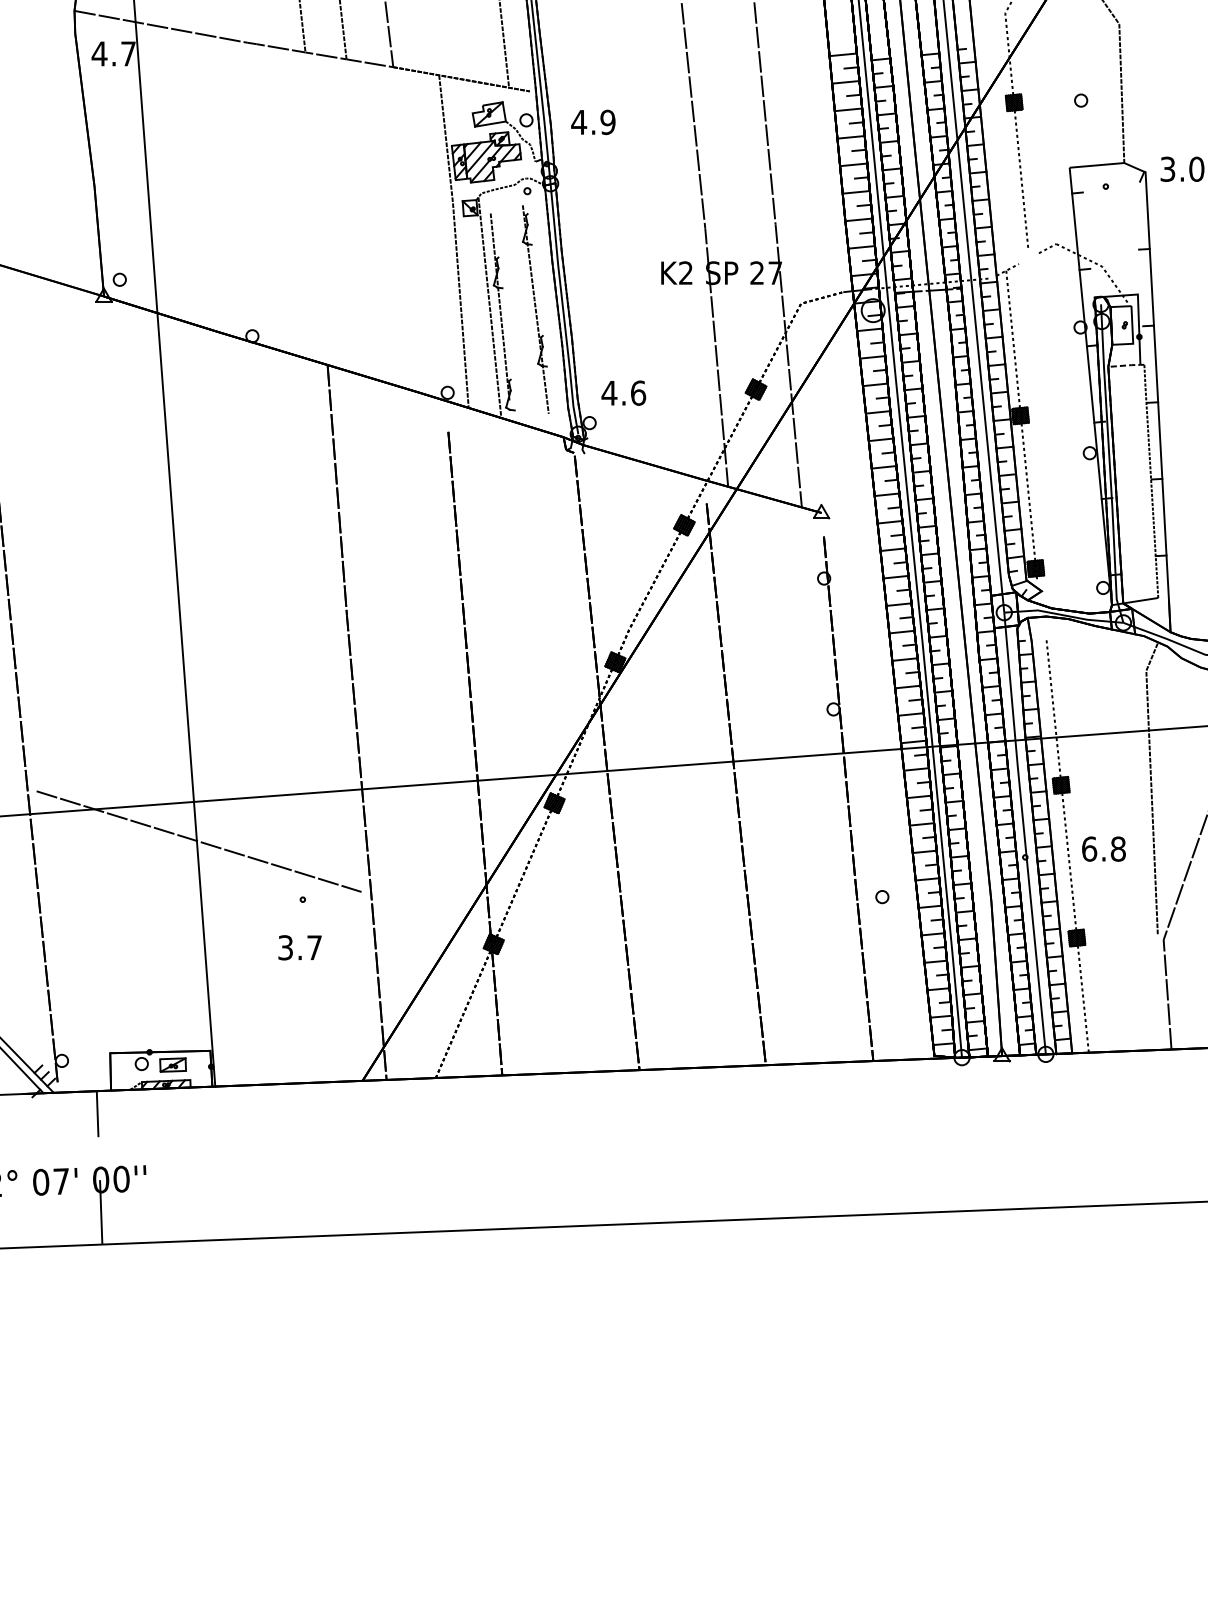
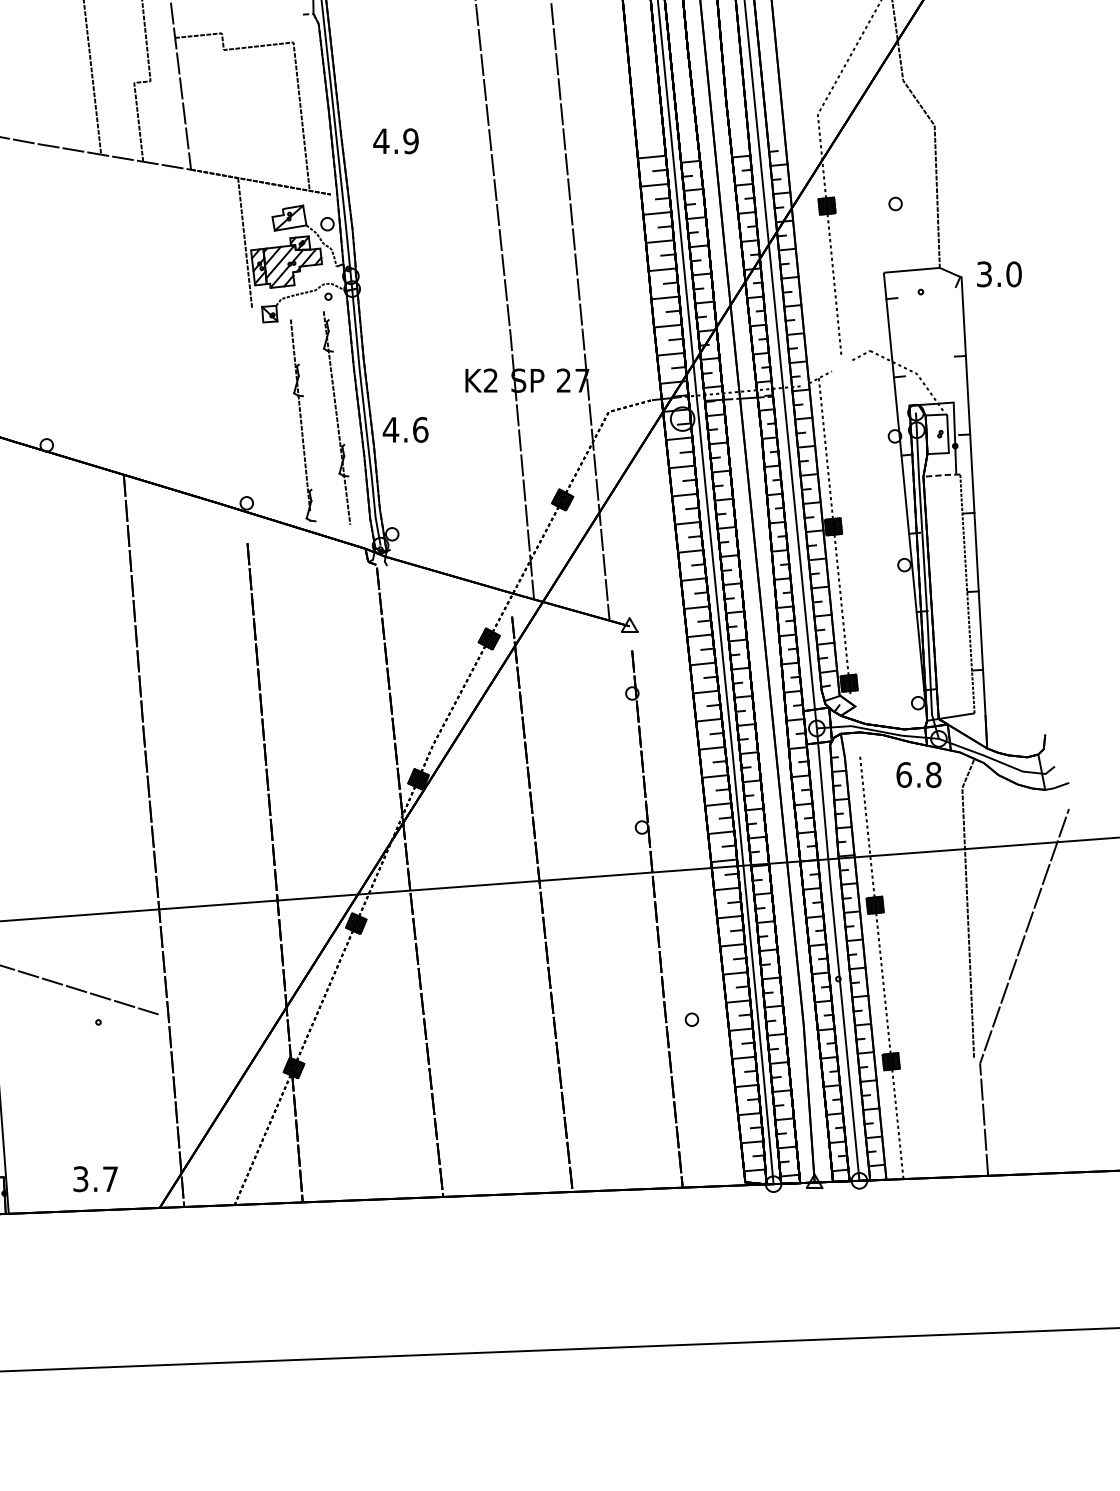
text: (593, 122) -> (396, 141), moved
line: (460, 305) -> (259, 413), removed
line: (489, 307) -> (289, 415), removed
text: (623, 392) -> (405, 429), moved
text: (1103, 848) -> (918, 774), moved
text: (299, 947) -> (95, 1178), moved

